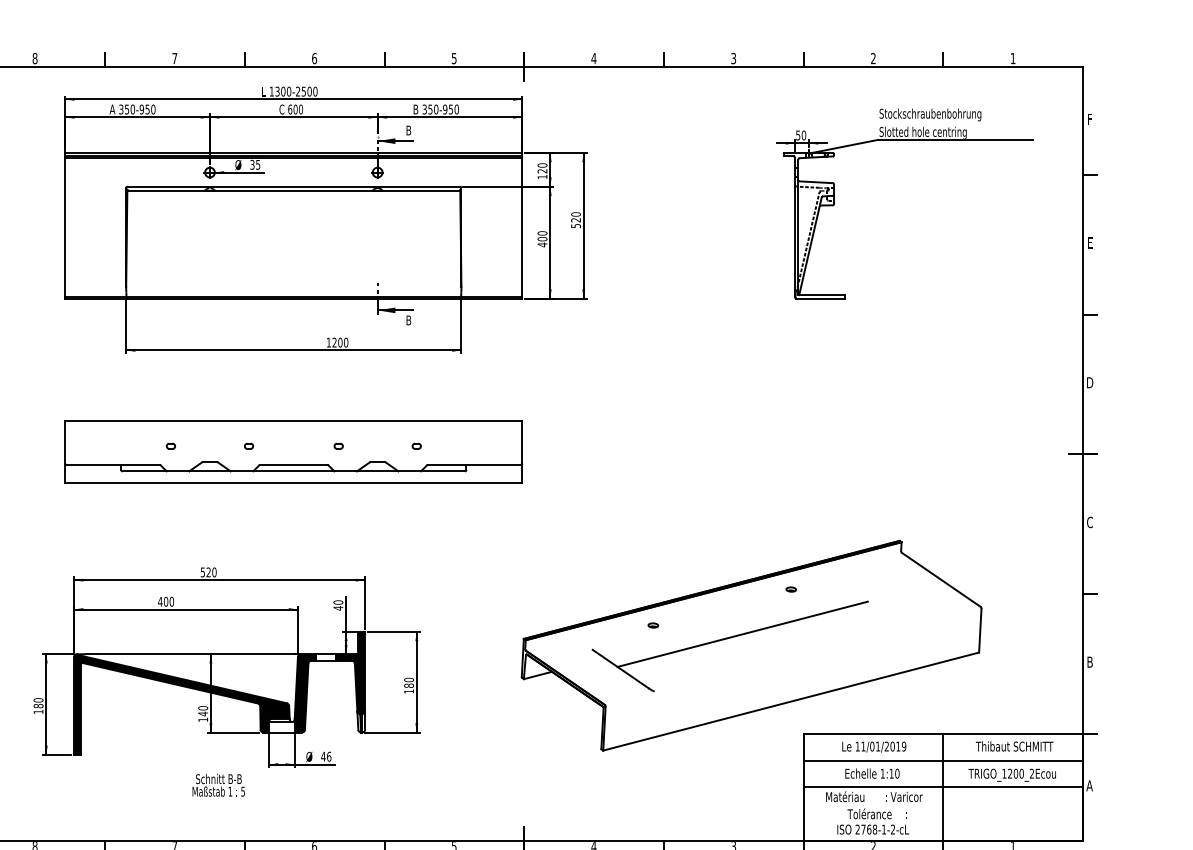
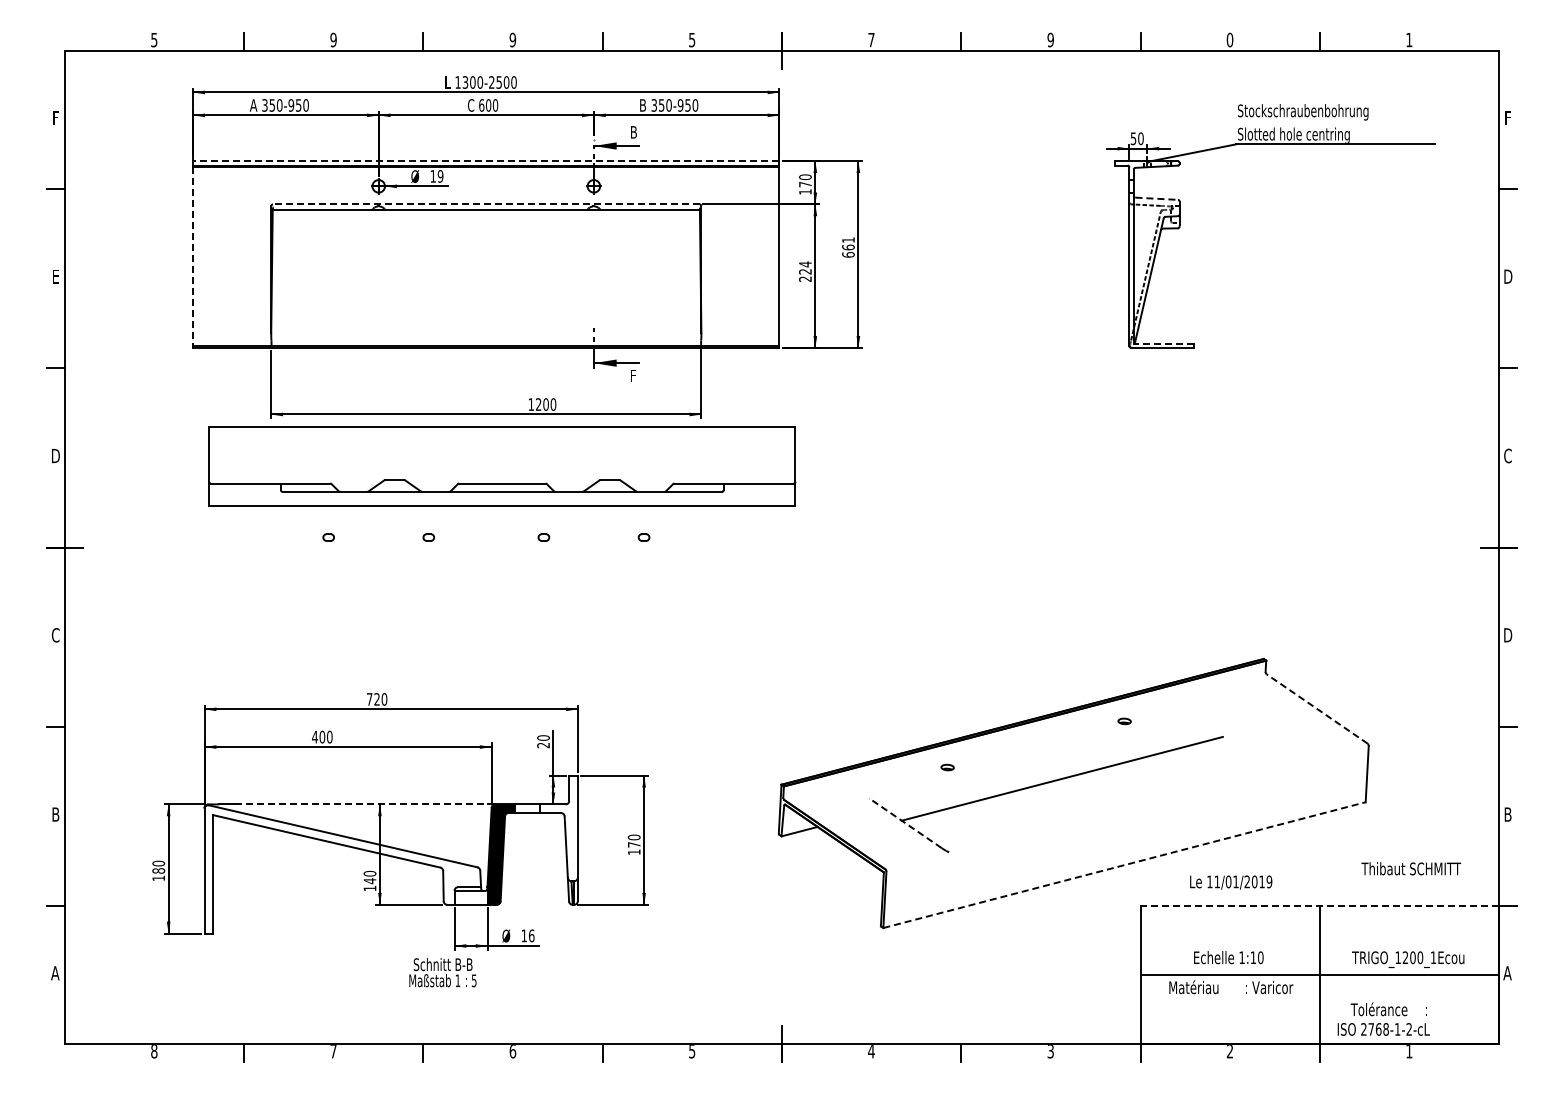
text: (35, 58) -> (154, 39), 8 -> 5
text: (174, 58) -> (333, 39), 7 -> 9
text: (314, 58) -> (512, 39), 6 -> 9
text: (593, 58) -> (871, 40), 4 -> 7
text: (733, 58) -> (1050, 39), 3 -> 9
text: (872, 58) -> (1229, 39), 2 -> 0
line: (293, 153) -> (485, 161), solid -> dashed
text: (255, 164) -> (436, 176), 35 -> 19
text: (542, 171) -> (805, 184), 120 -> 170
line: (816, 182) -> (1157, 198), solid -> dashed
line: (293, 186) -> (485, 204), solid -> dashed
text: (576, 220) -> (848, 247), 520 -> 661
line: (65, 228) -> (193, 257), solid -> dashed
text: (542, 238) -> (805, 271), 400 -> 224
text: (1090, 242) -> (1508, 276), E -> D
line: (821, 295) -> (1163, 343), solid -> dashed
text: (408, 320) -> (633, 375), B -> F
text: (1090, 382) -> (1508, 455), D -> C
part: (293, 451) -> (502, 466), moved
text: (1090, 522) -> (1508, 635), C -> D
text: (202, 572) -> (369, 699), 520 -> 720
line: (940, 579) -> (1316, 708), solid -> dashed
text: (338, 608) -> (543, 745), 40 -> 20
line: (196, 654) -> (361, 804), solid -> dashed
line: (620, 669) -> (905, 823), solid -> dashed
fill: (350, 673) -> (558, 828), removed
text: (408, 685) -> (633, 844), 180 -> 170
line: (791, 701) -> (1125, 865), solid -> dashed
fill: (181, 704) -> (342, 869), removed
line: (943, 733) -> (1319, 906), solid -> dashed
text: (1014, 746) -> (1411, 868), moved
text: (874, 747) -> (1231, 882), moved
text: (323, 756) -> (524, 935), 46 -> 16
line: (943, 760) -> (1319, 940), removed
text: (1031, 773) -> (1432, 957), TRIGO_1200_2Ecou -> TRIGO_1200_1Ecou
text: (218, 785) -> (442, 972), moved
text: (872, 821) -> (1383, 1018), moved

